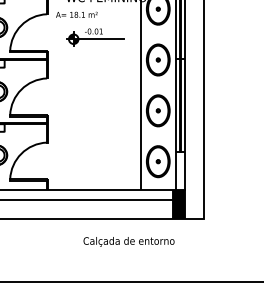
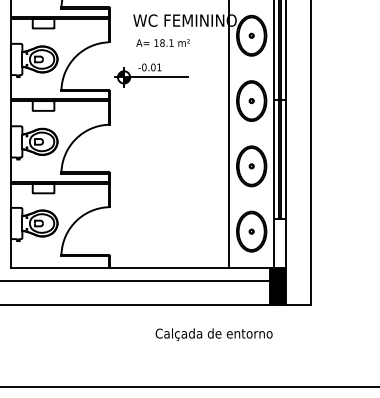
text: (76, 14) -> (162, 42), moved
part: (95, 37) -> (151, 75), moved

